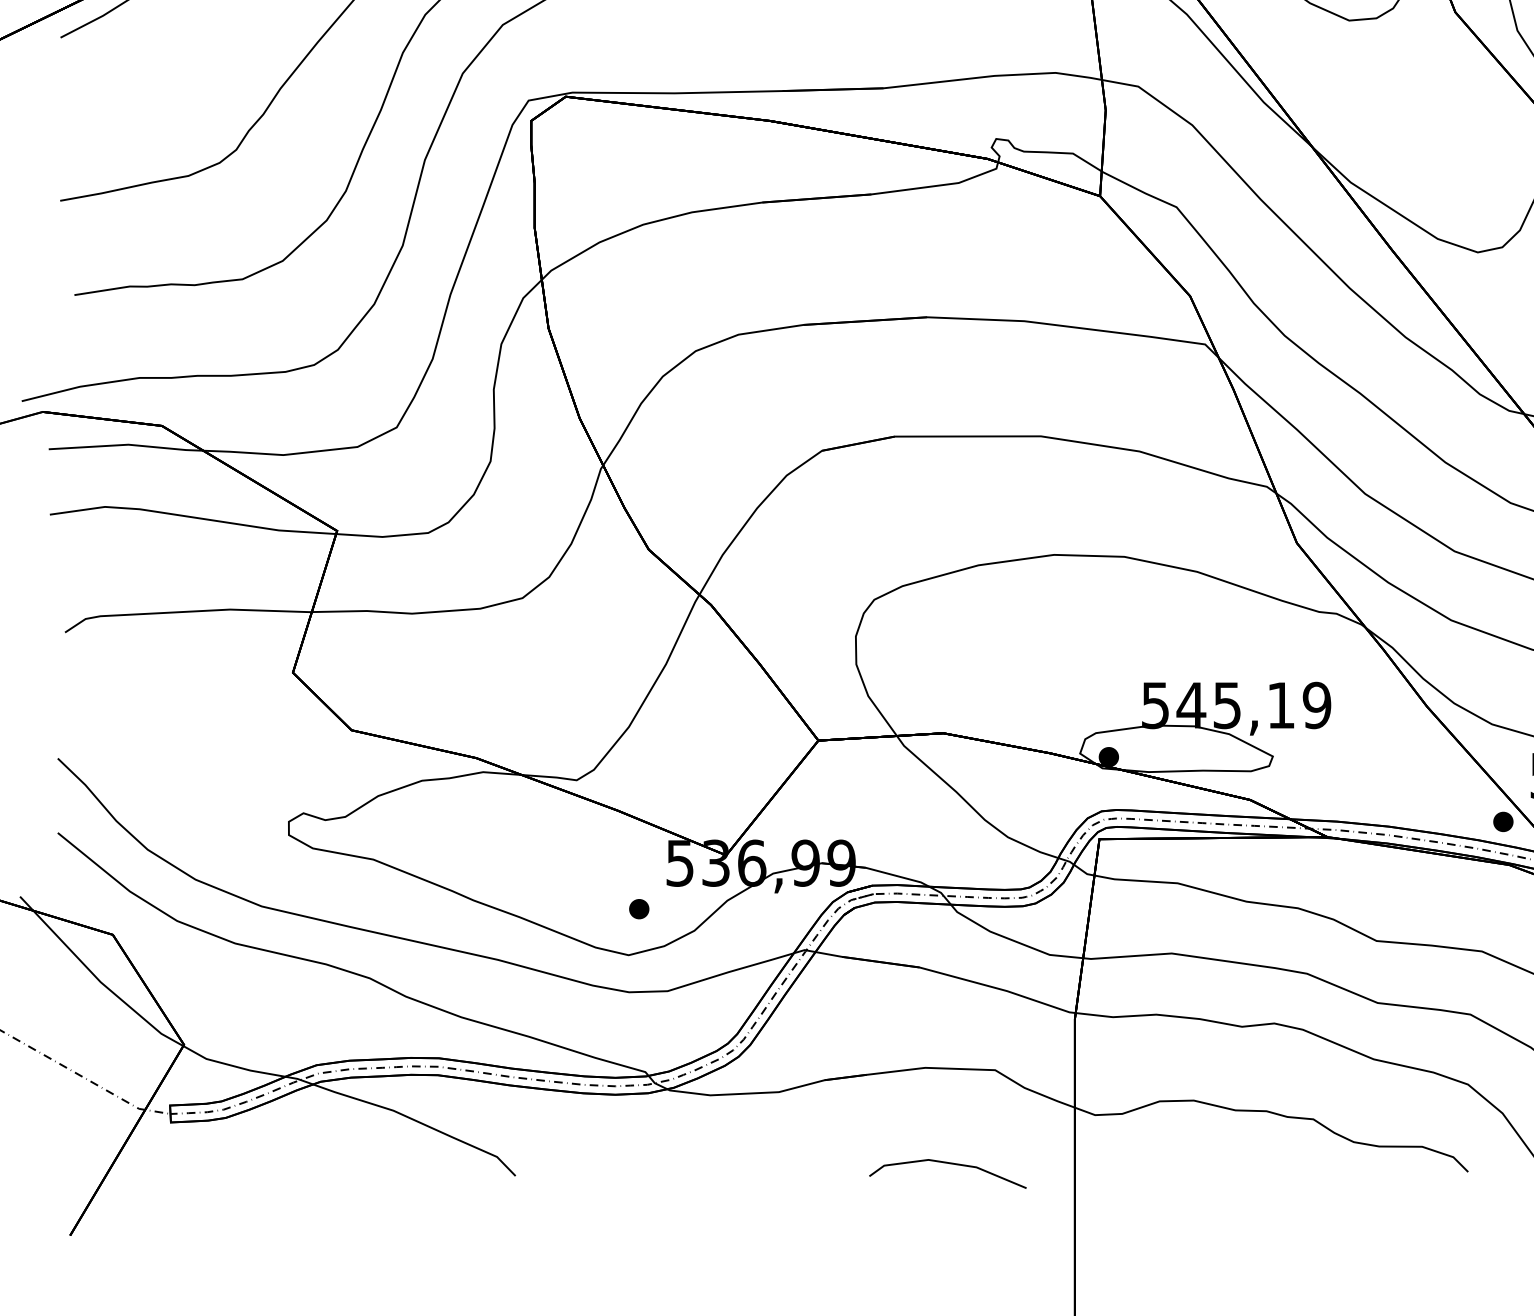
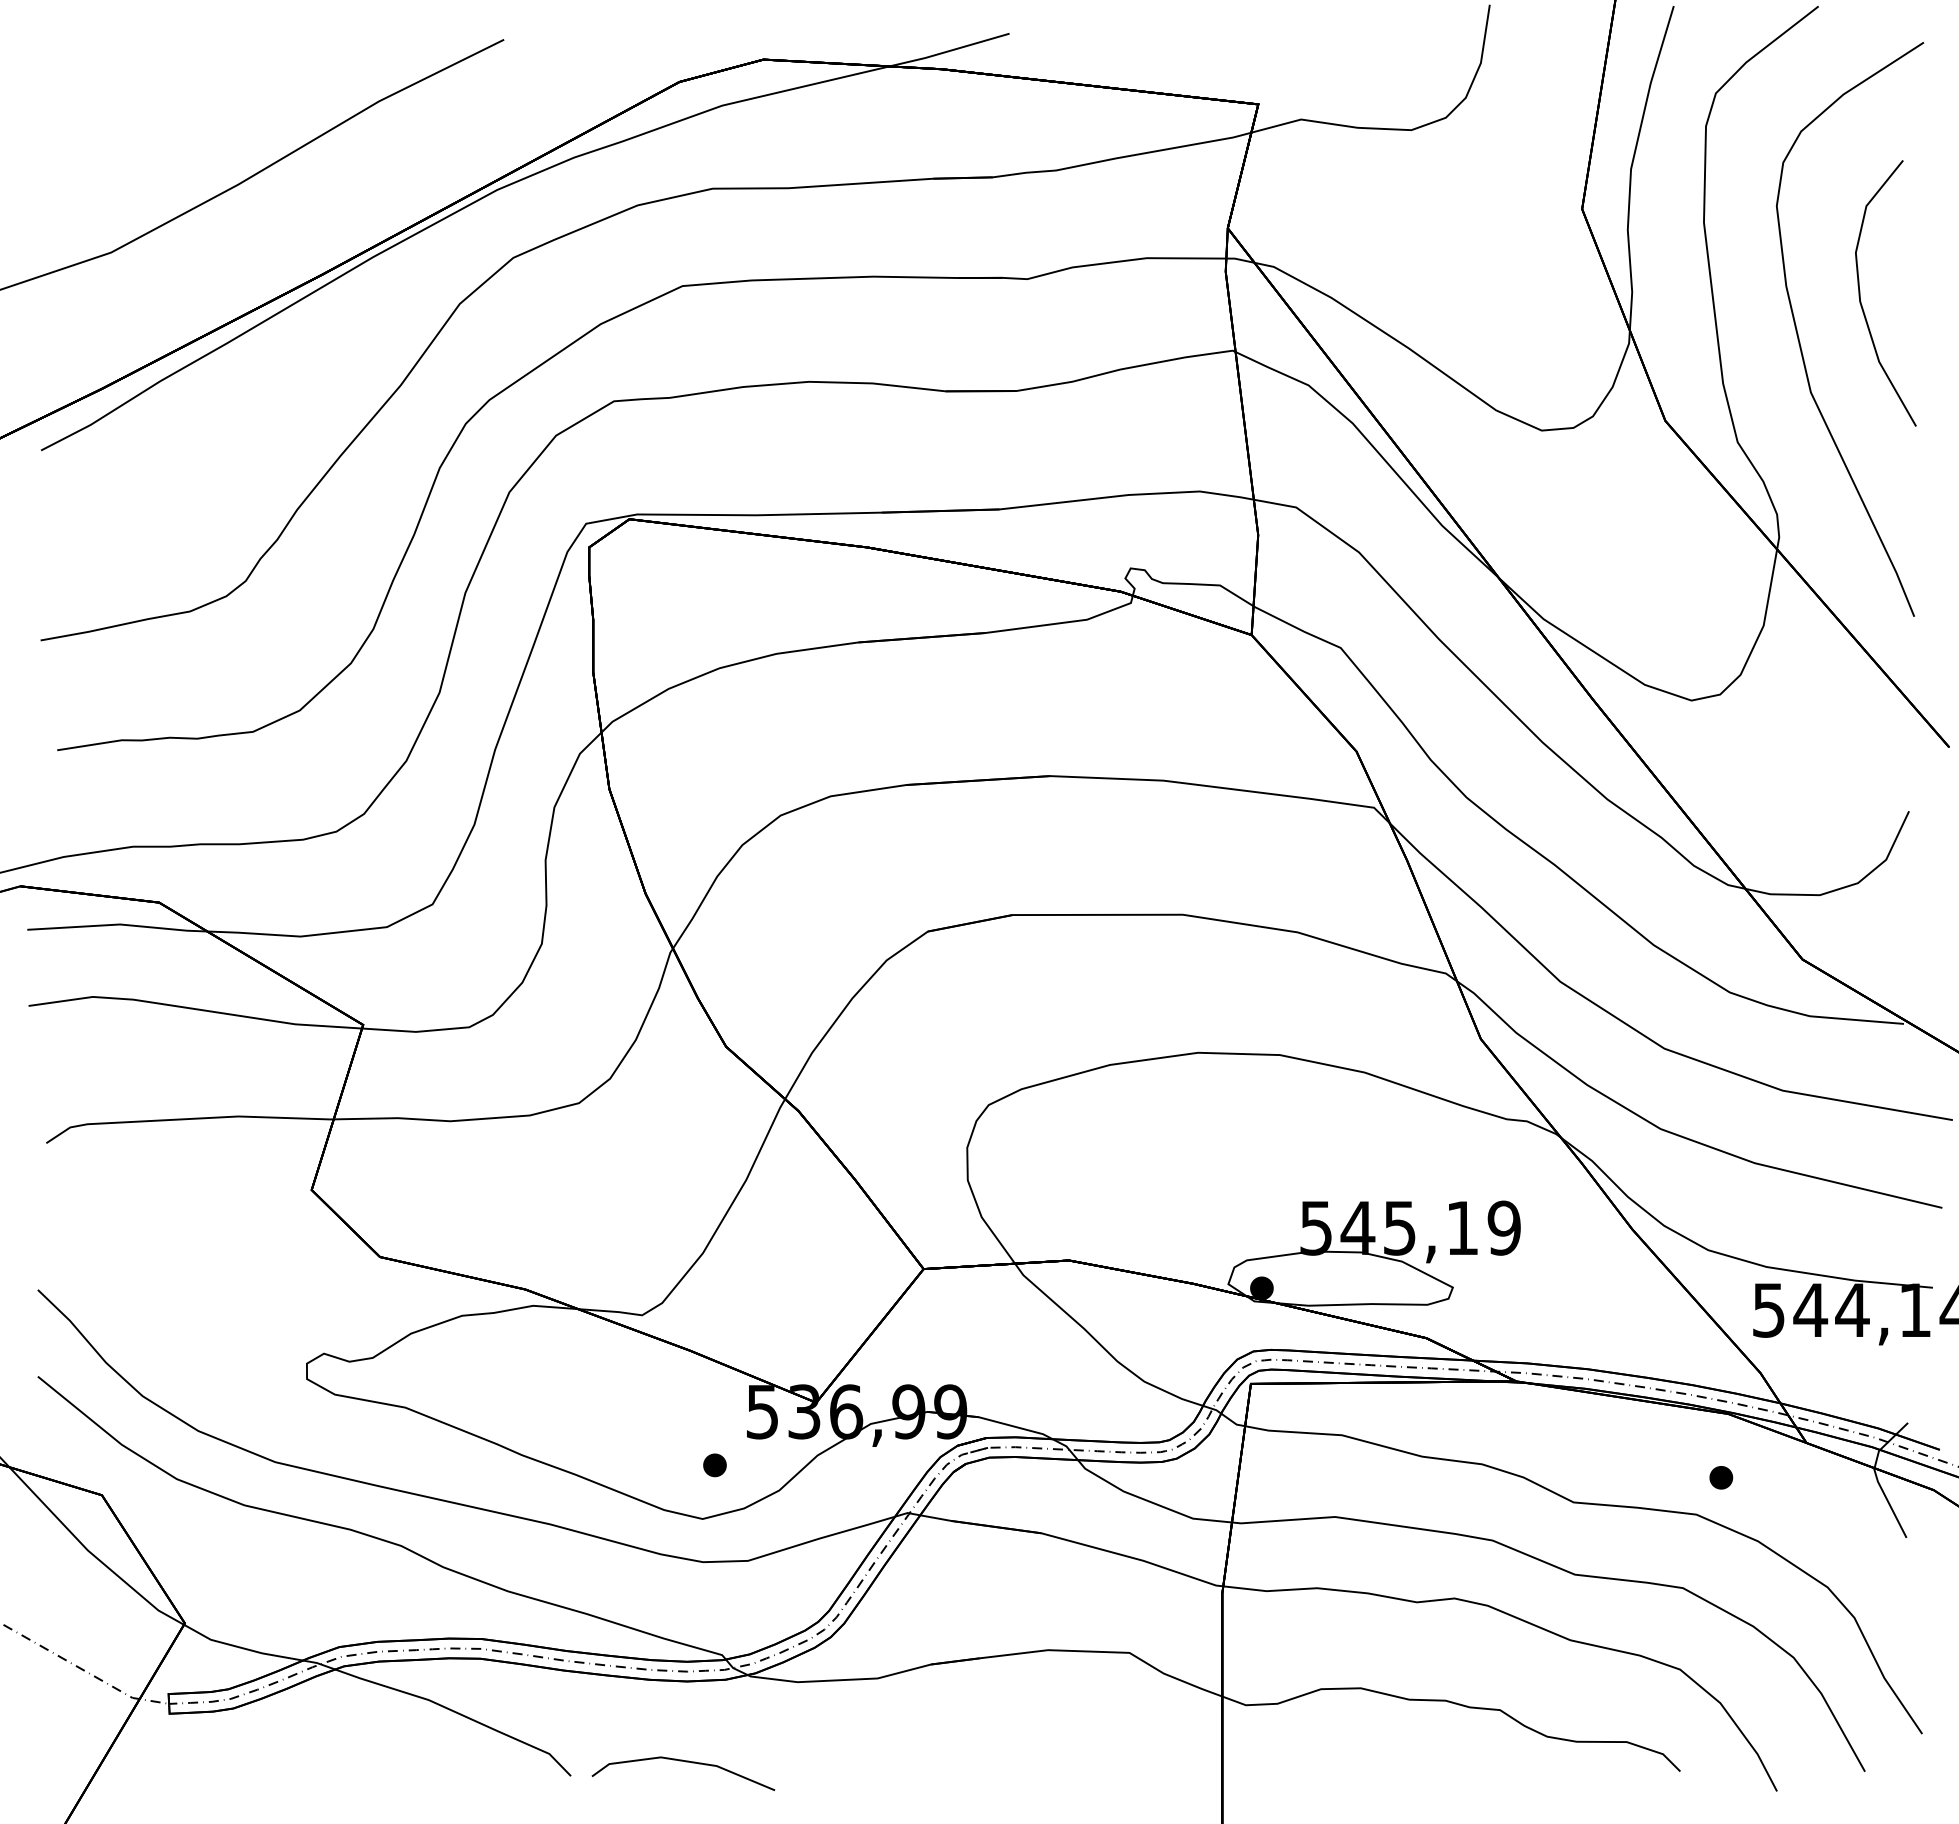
part: (1503, 821) -> (1721, 1477), moved
line: (949, 1164) -> (685, 1762), moved

